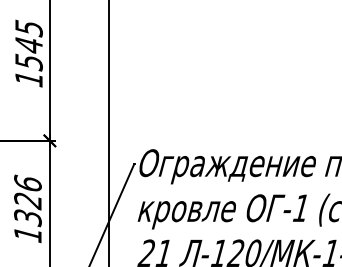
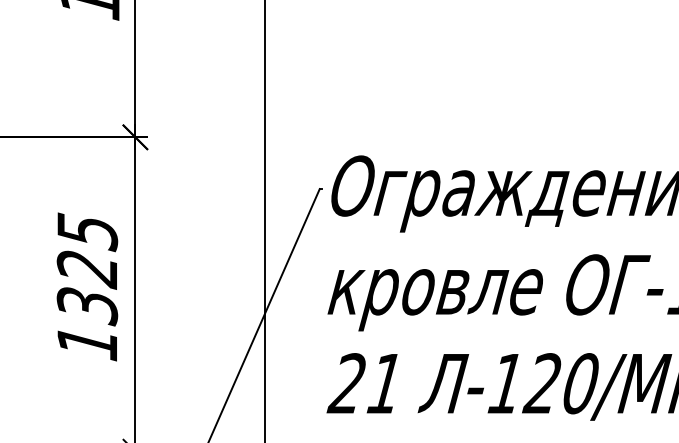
text: (27, 183) -> (86, 230), 1326 -> 1325

